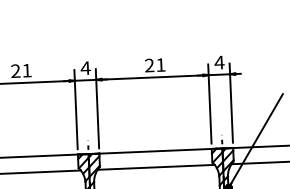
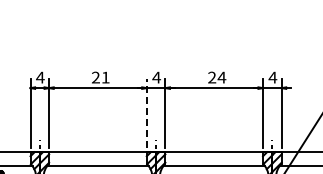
text: (160, 64) -> (221, 77), 21 -> 24
line: (75, 108) -> (146, 112), solid -> dashed

